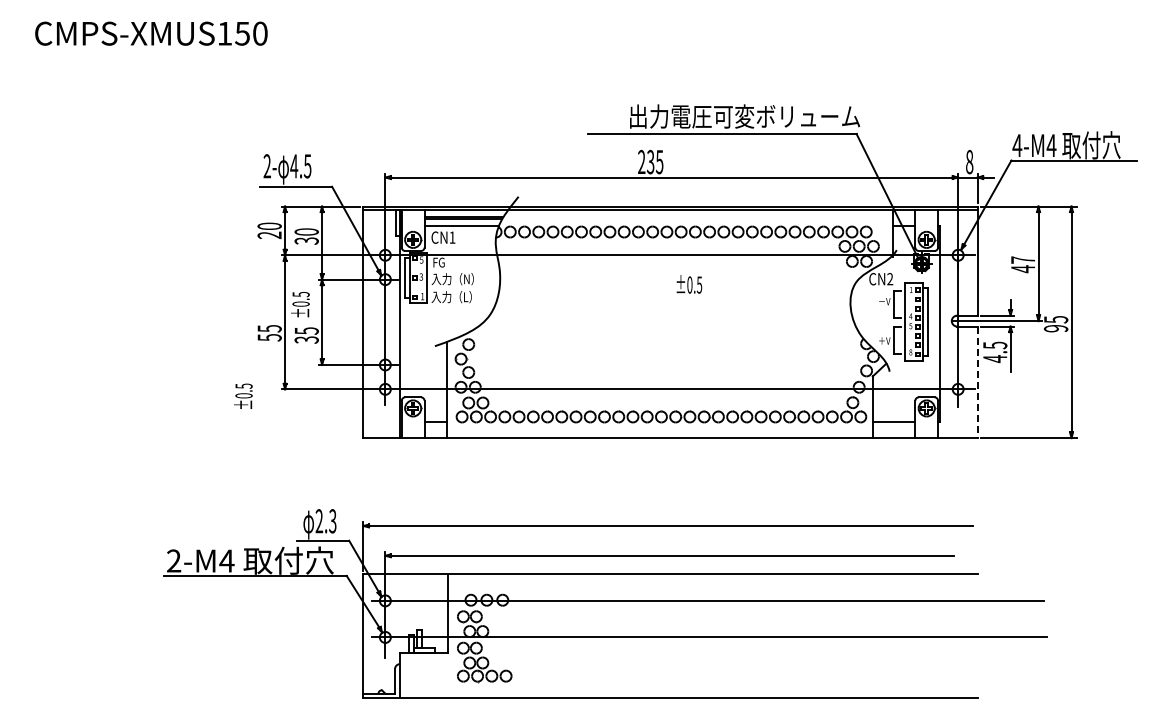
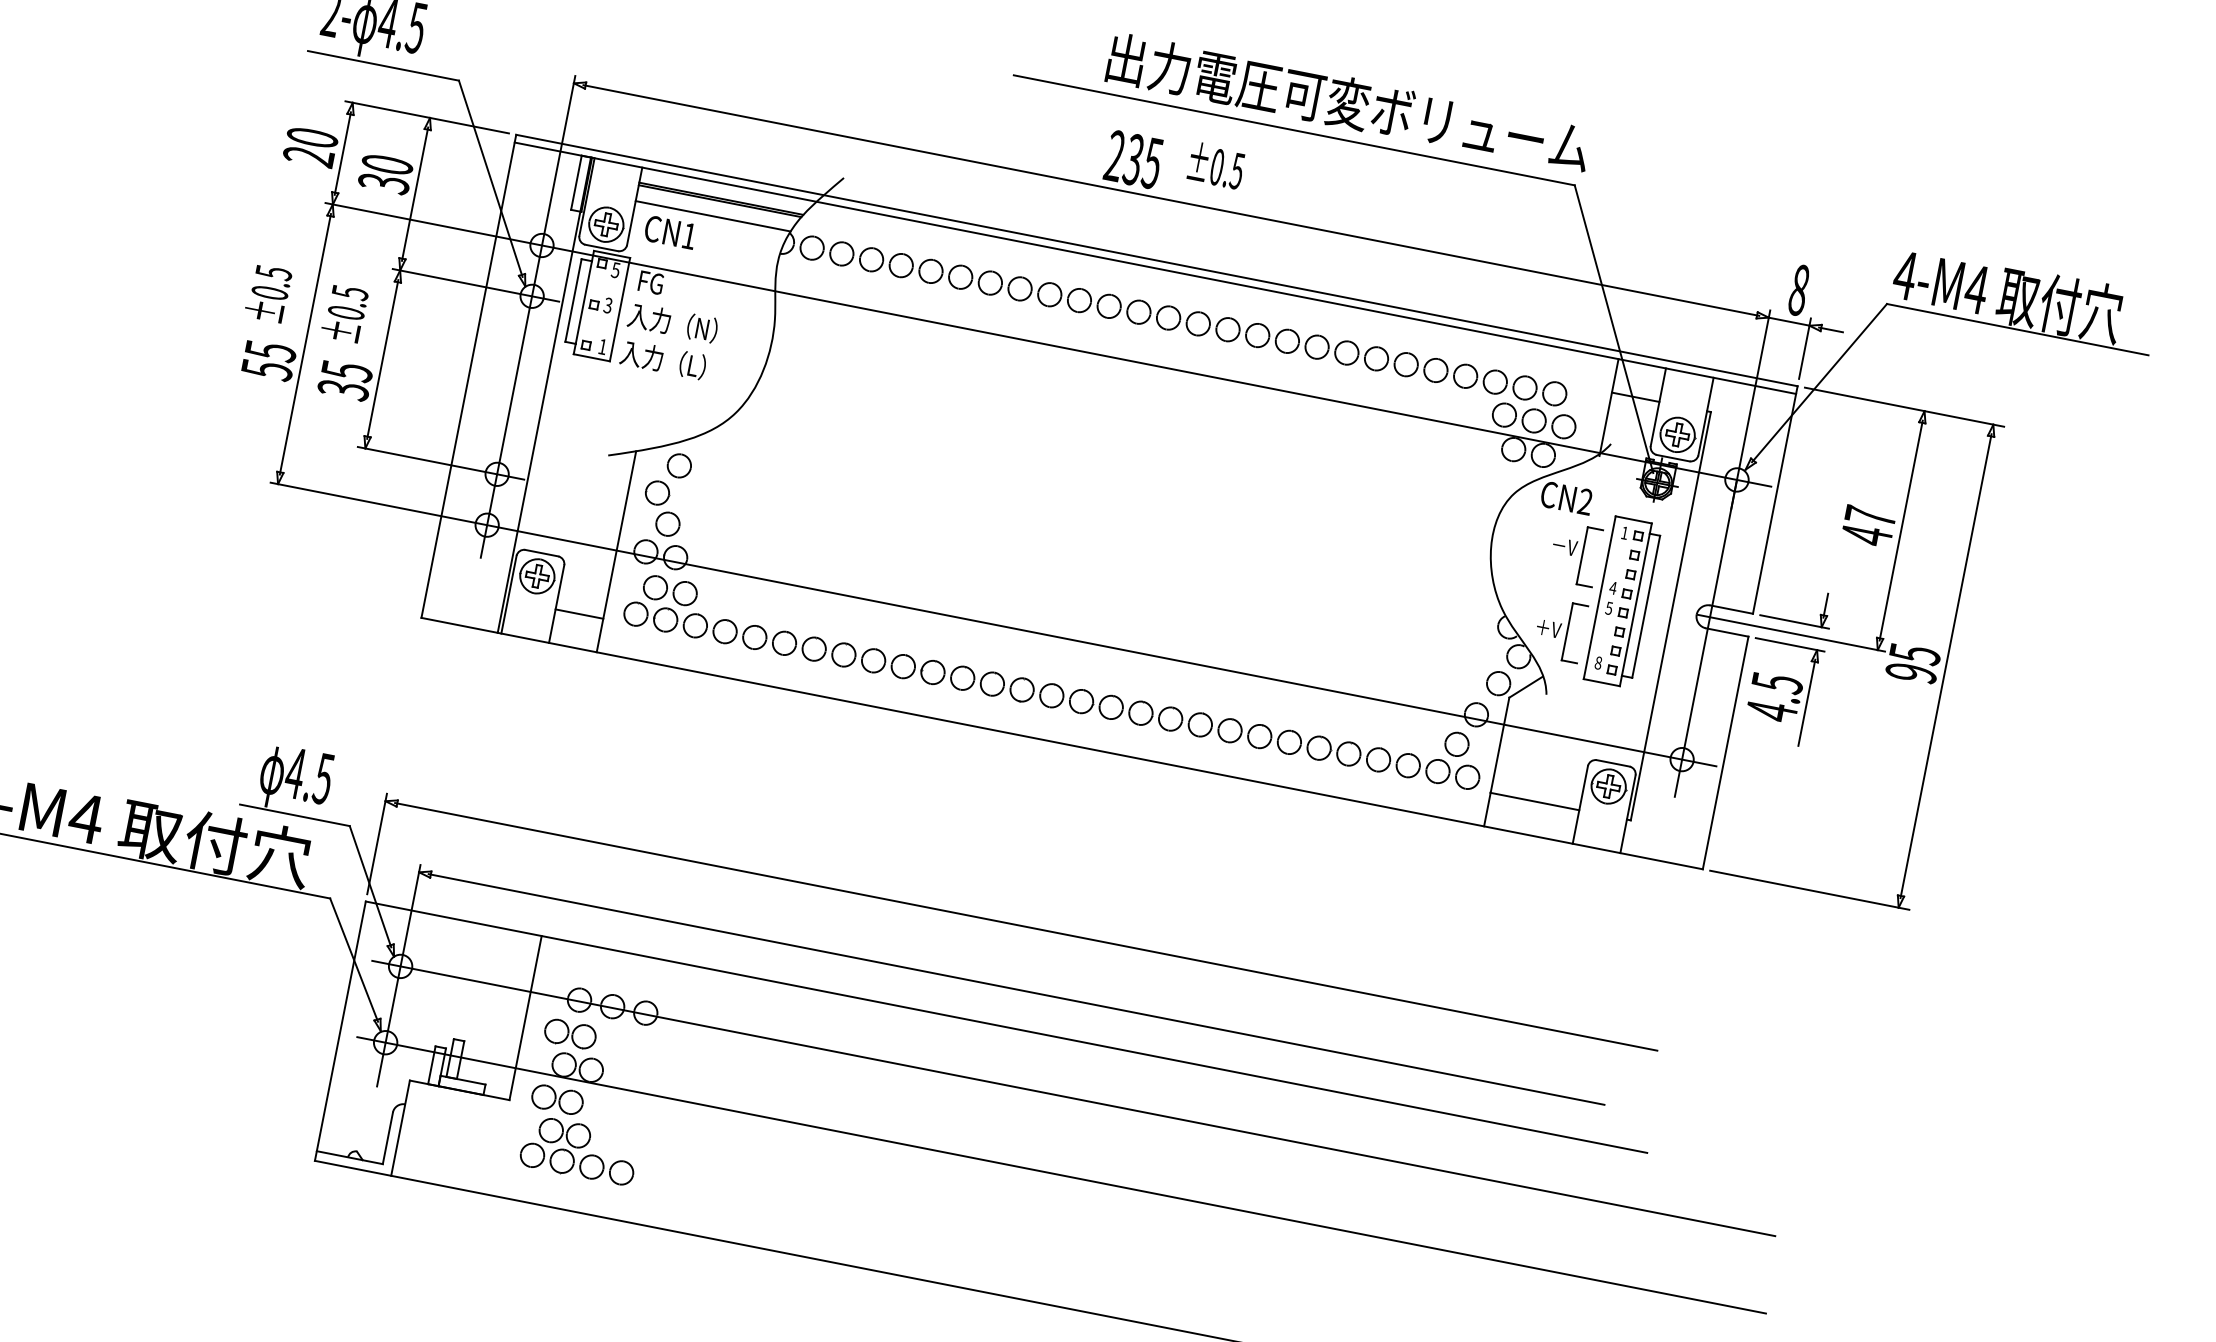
text: (689, 284) -> (1216, 165), moved
line: (977, 382) -> (1725, 753), dashed -> solid
text: (243, 395) -> (268, 292), moved
text: (325, 521) -> (308, 776), 2.3 -> 4.5

